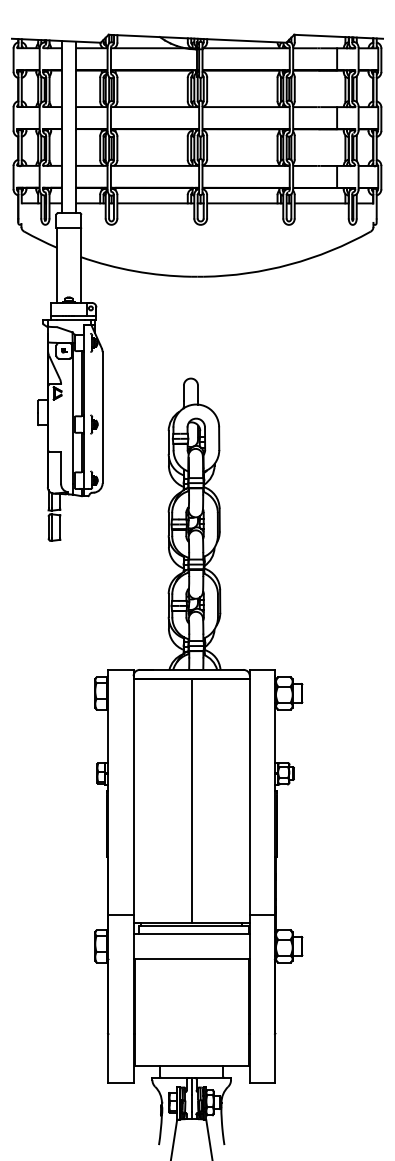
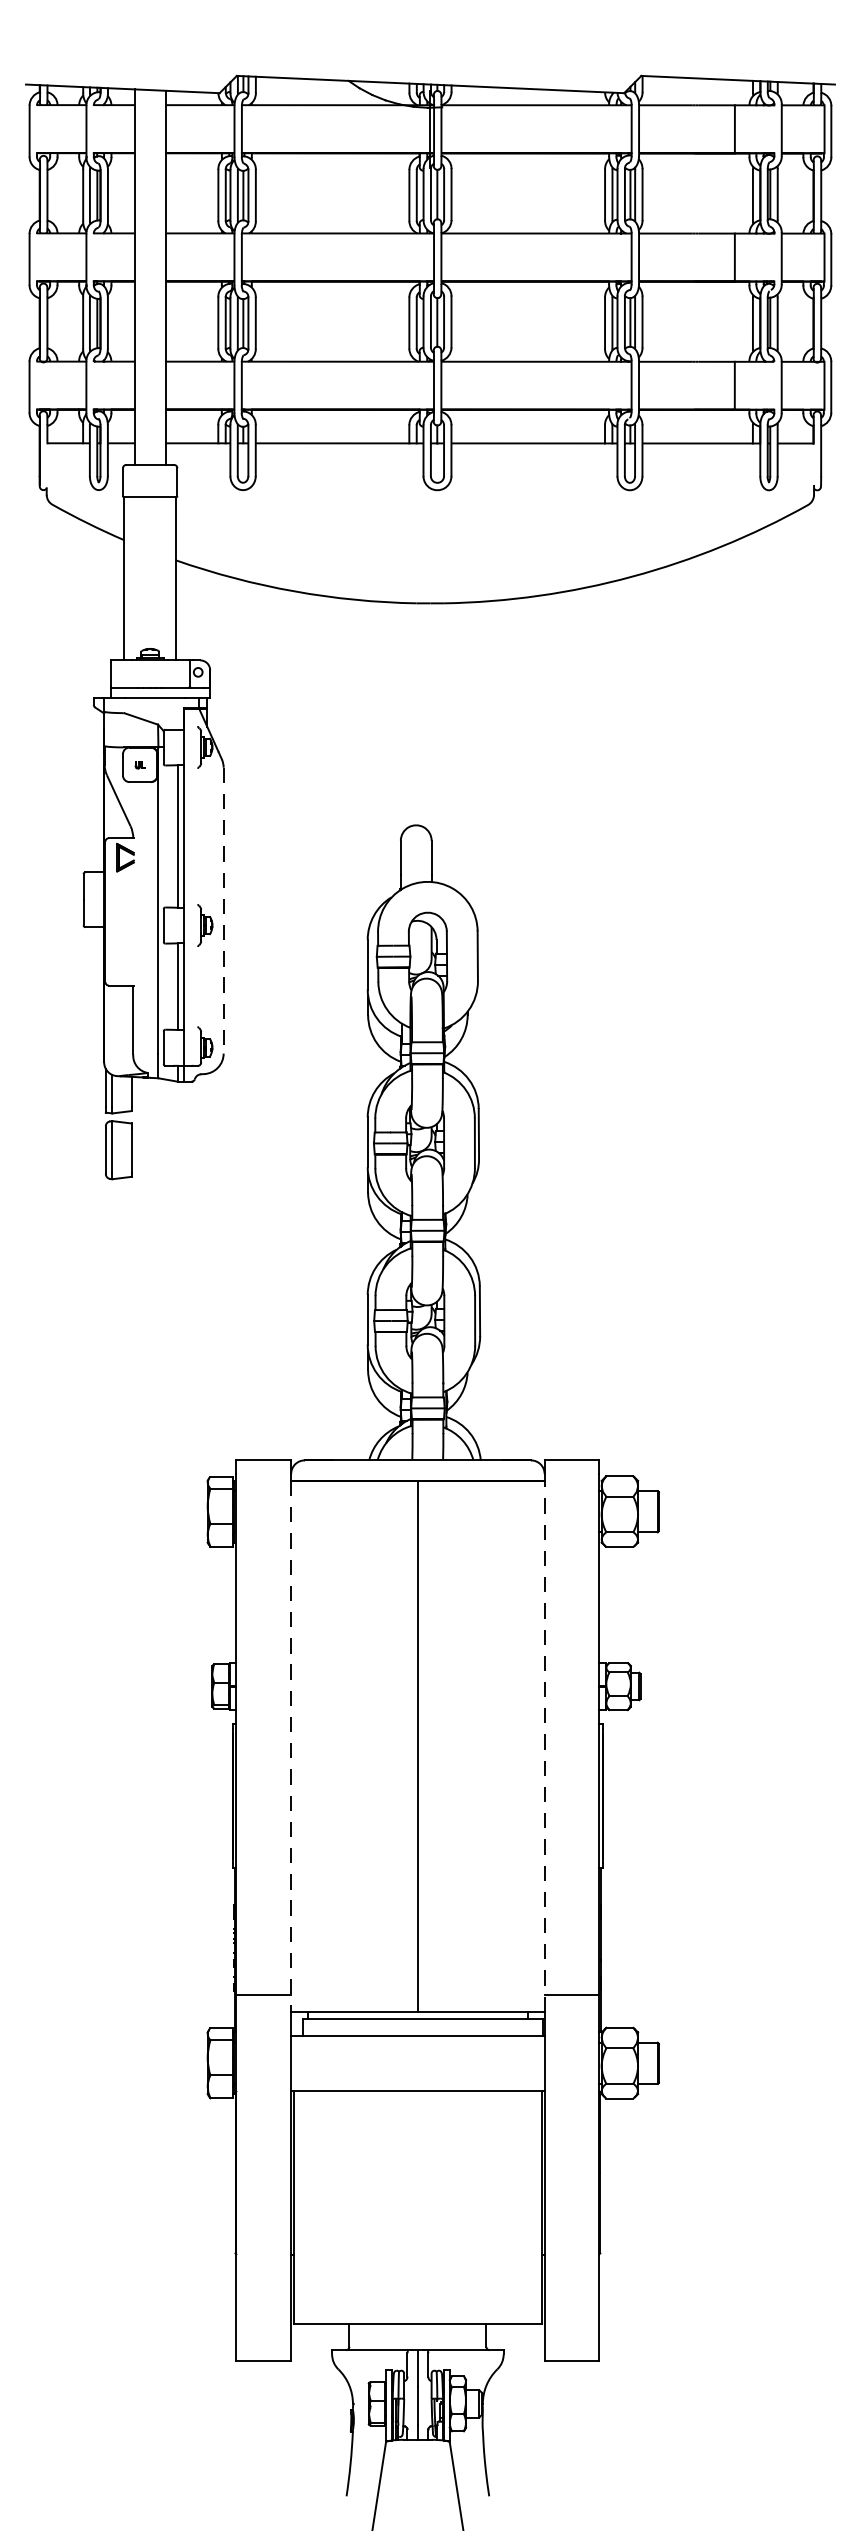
line: (102, 417) -> (223, 910), solid -> dashed
line: (133, 801) -> (290, 1747), solid -> dashed
line: (249, 801) -> (543, 1747), solid -> dashed

